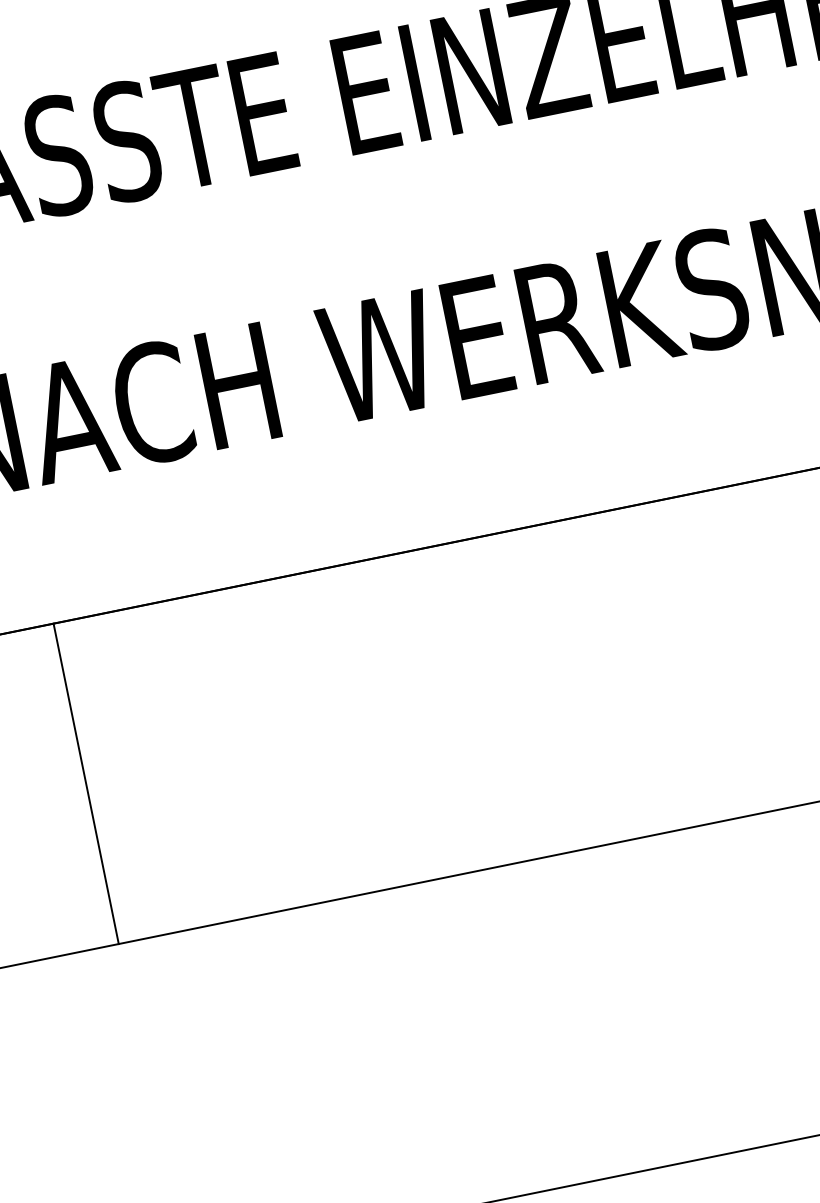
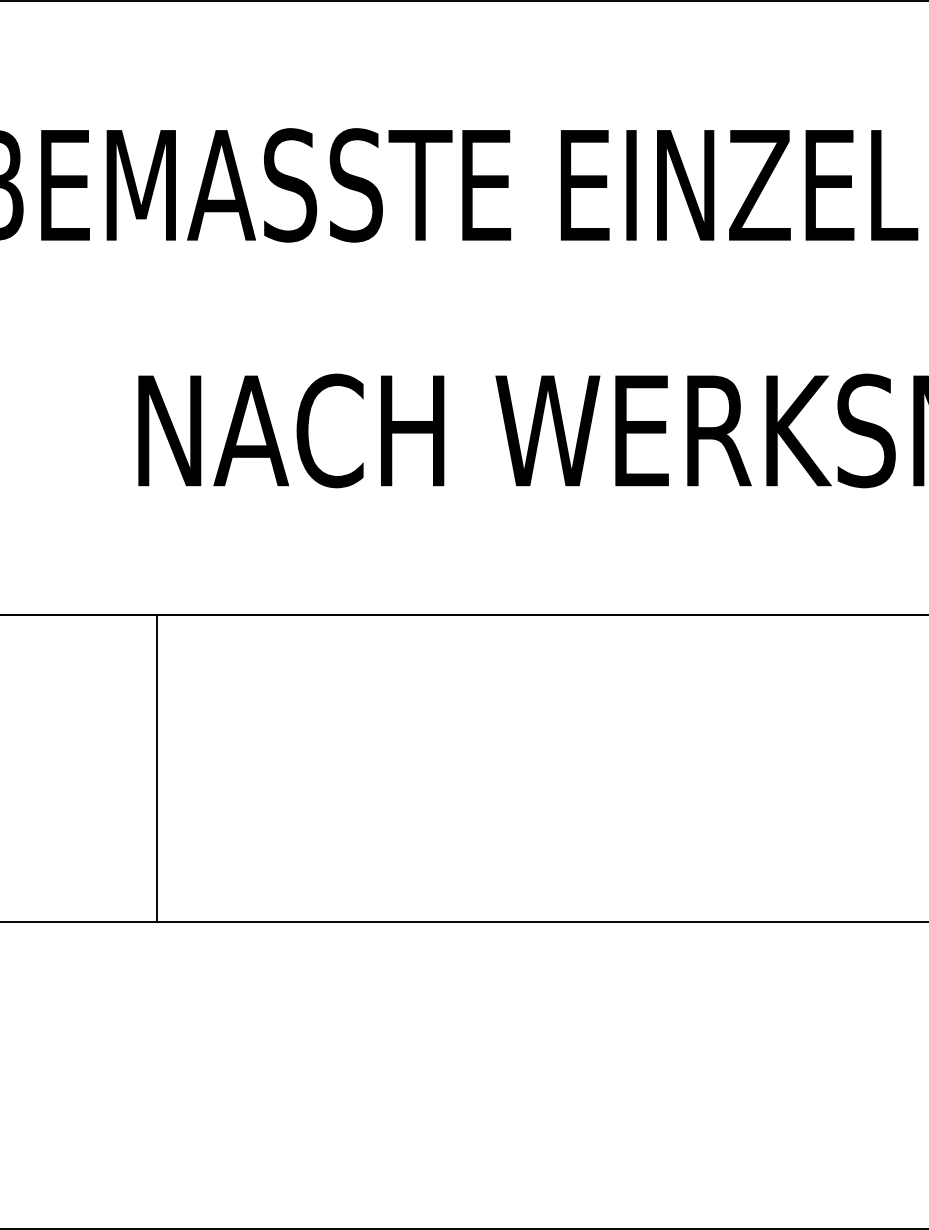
line: (86, 783) -> (157, 768), moved

